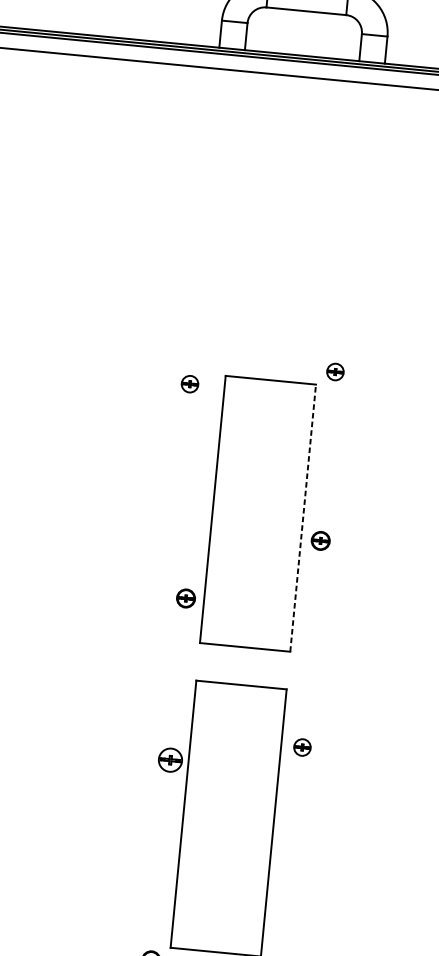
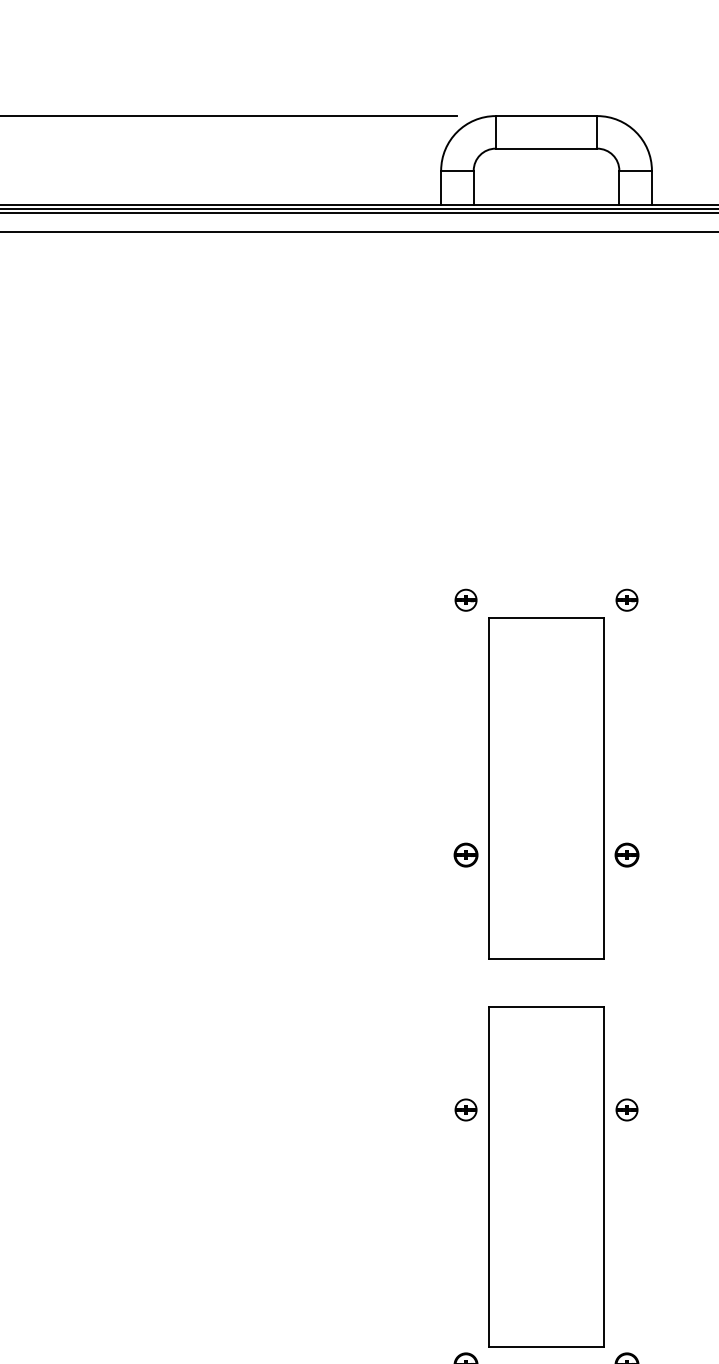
part: (189, 383) -> (465, 599), moved
line: (303, 518) -> (604, 788), dashed -> solid
part: (320, 540) -> (626, 854), moved
part: (185, 597) -> (465, 854), moved
part: (302, 747) -> (626, 1109), moved
part: (170, 759) -> (465, 1109), size x0.71

